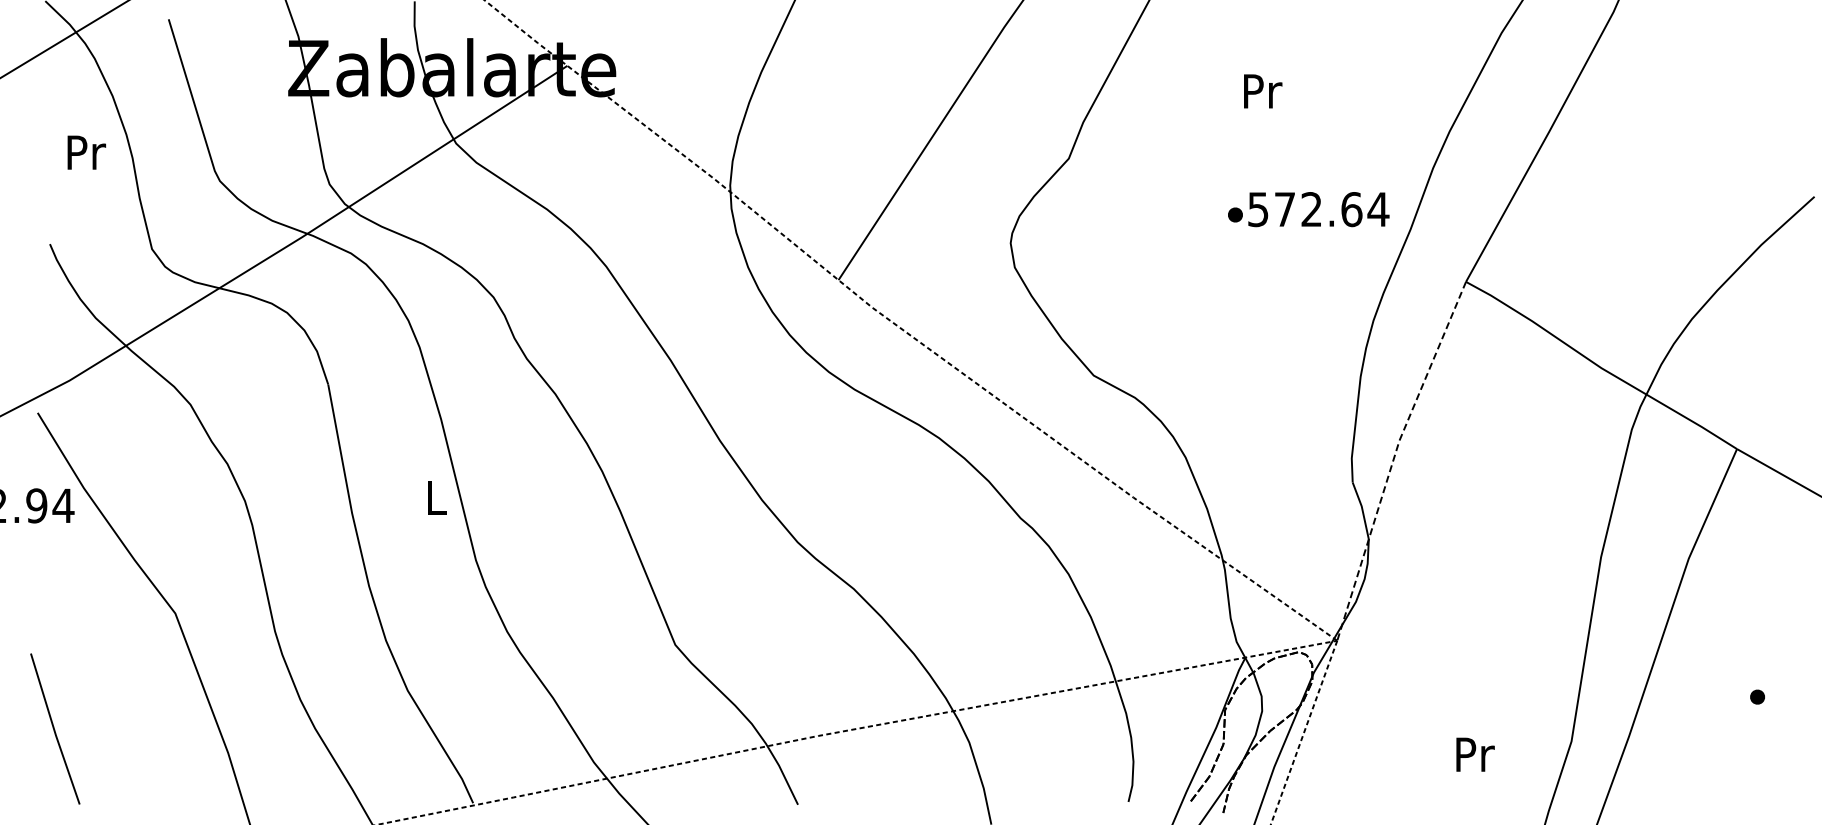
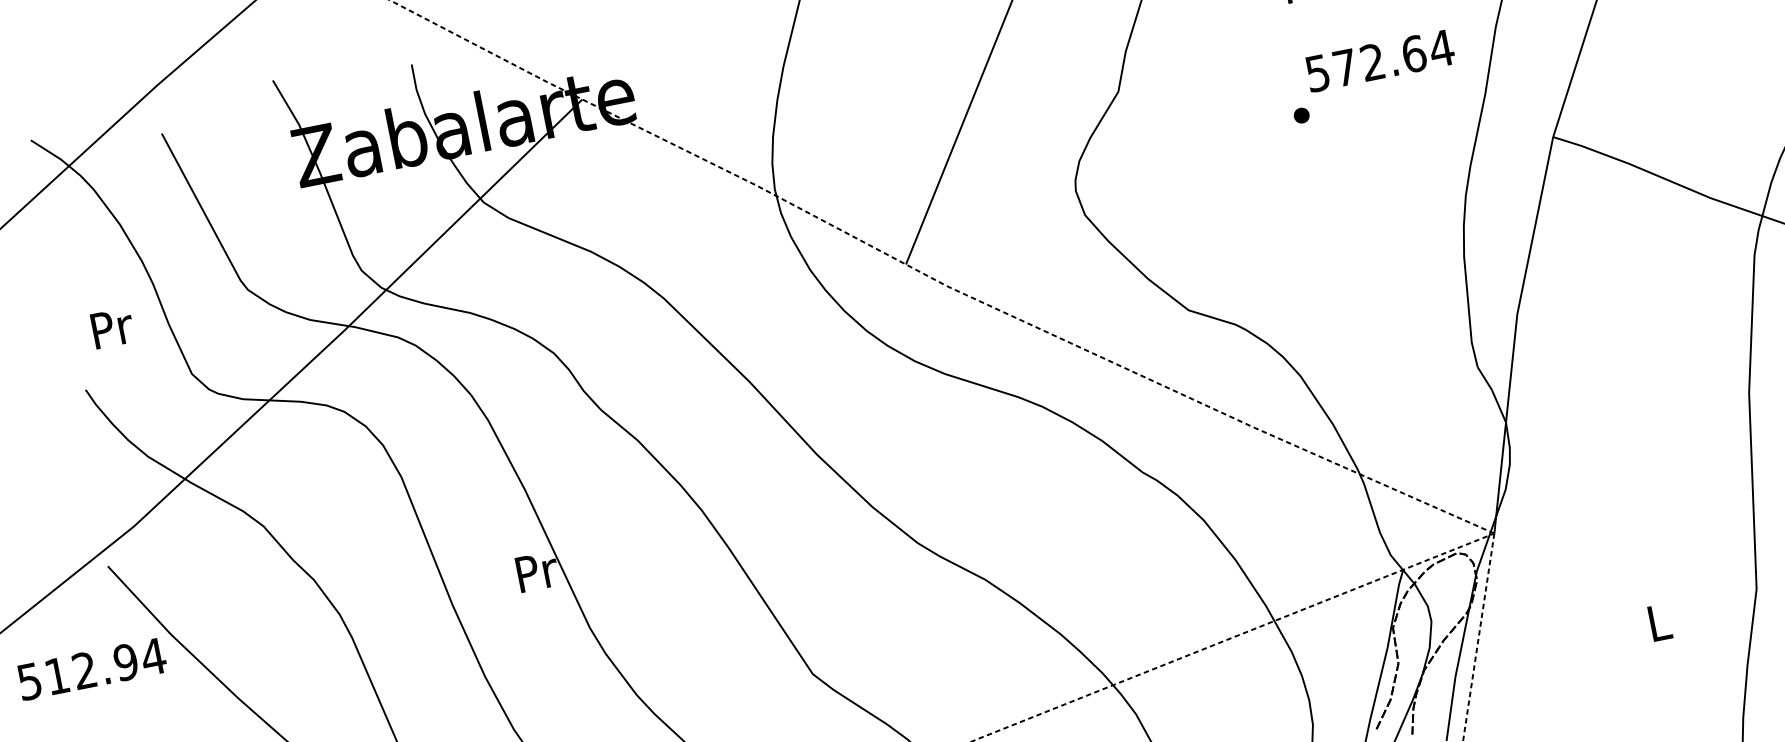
text: (86, 152) -> (112, 328), moved
text: (1318, 209) -> (1379, 60), moved
line: (1394, 457) -> (1515, 332), dashed -> solid
text: (437, 497) -> (537, 571), L -> Pr
text: (1475, 754) -> (1660, 622), Pr -> L

